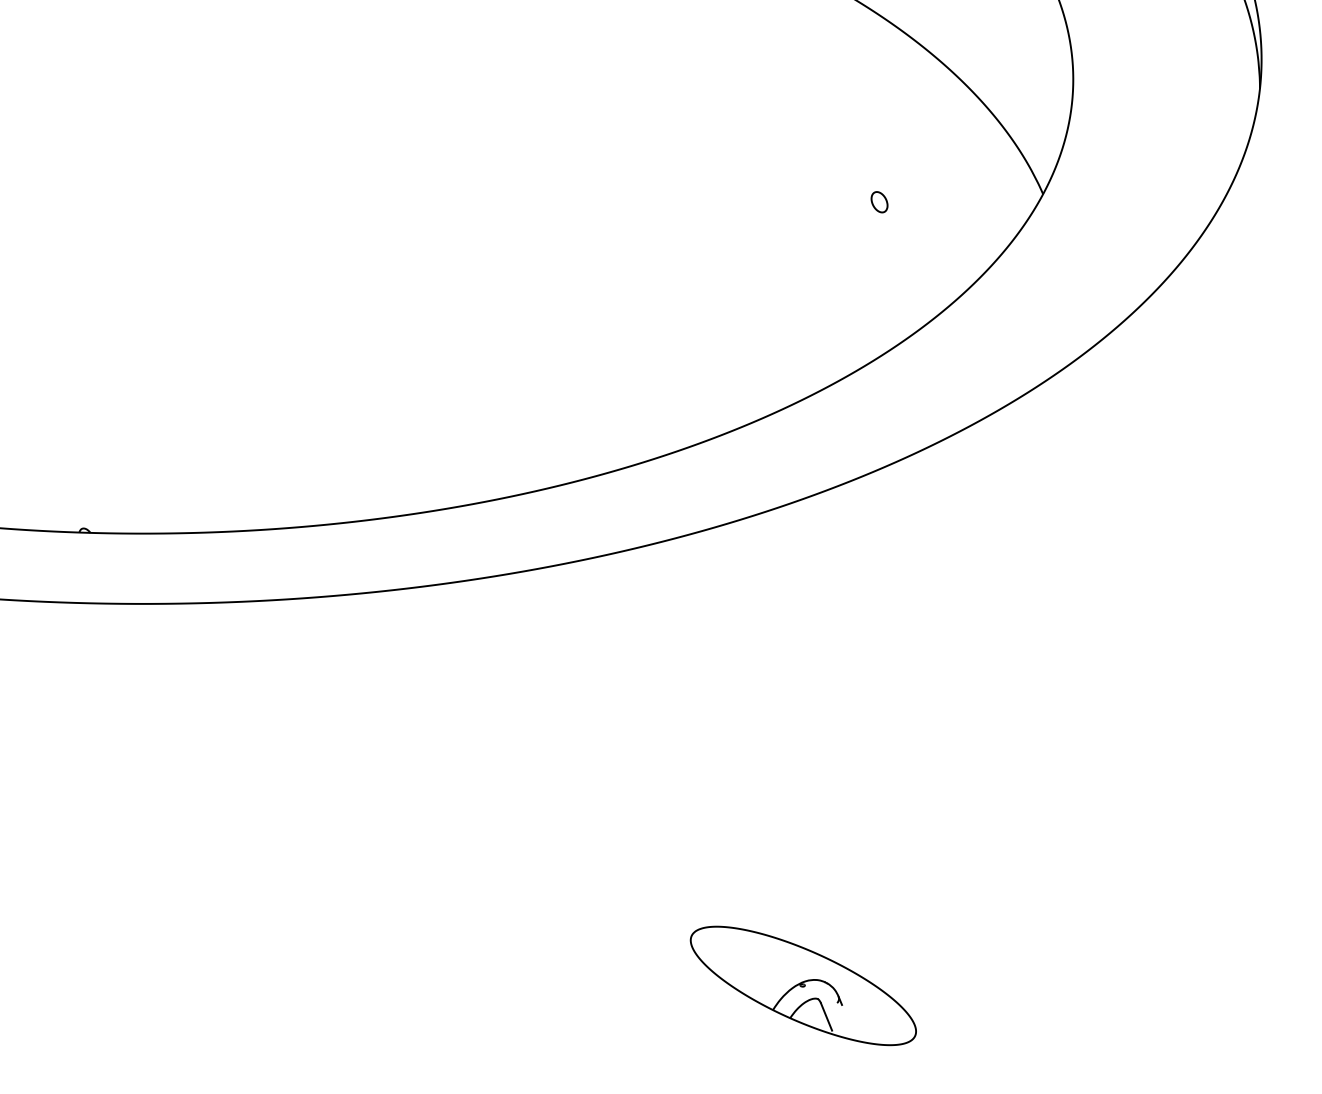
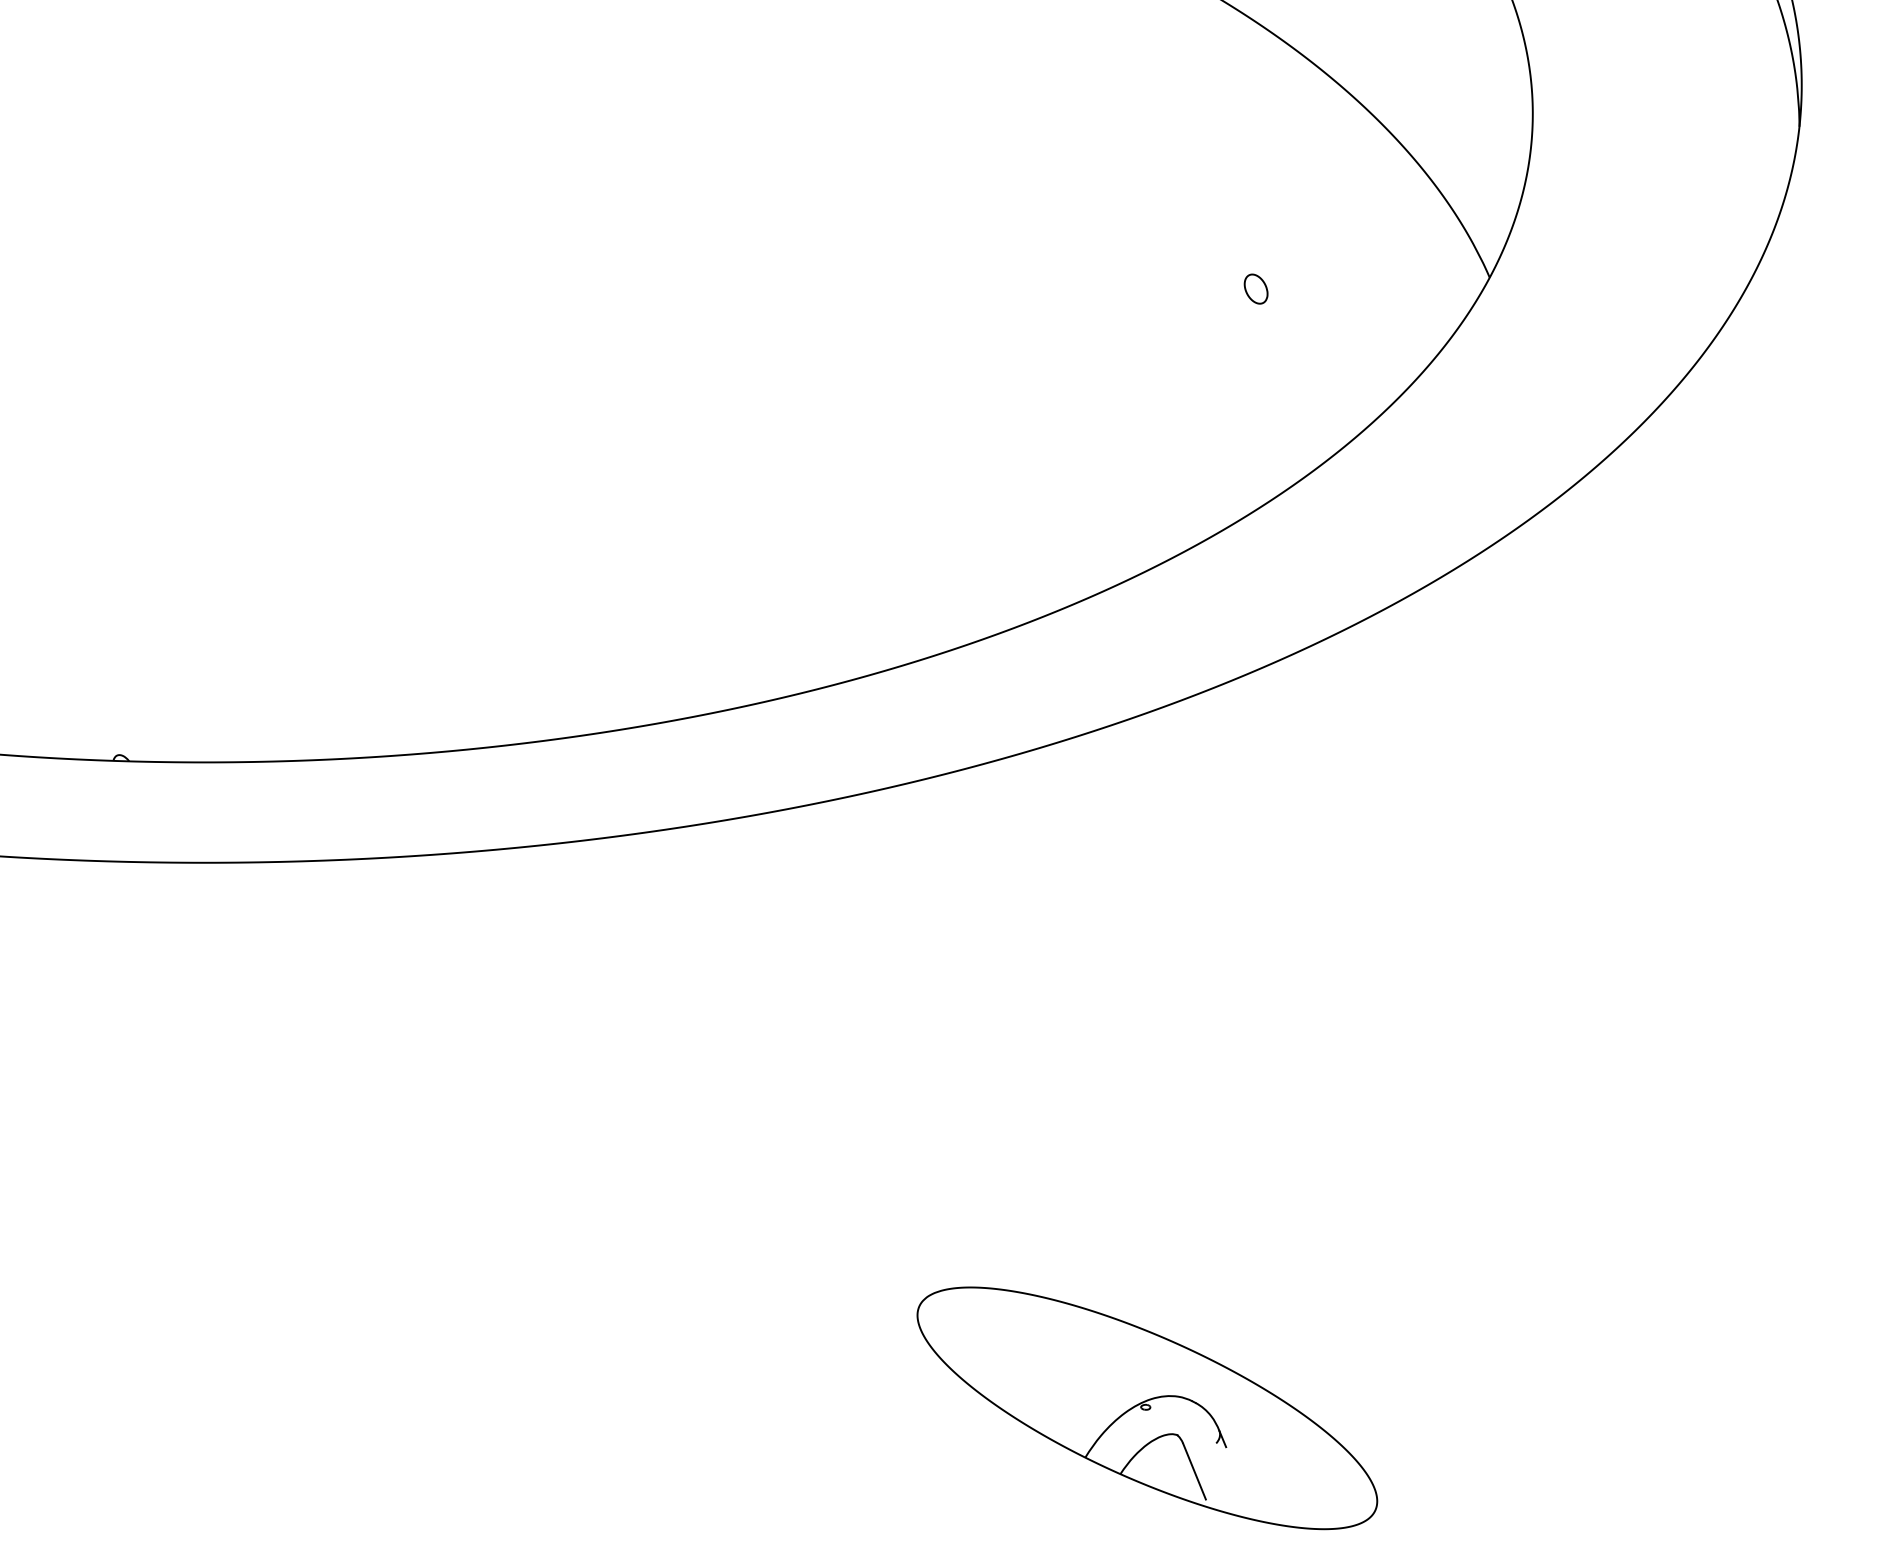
part: (803, 986) -> (1147, 1408), size x1.43

